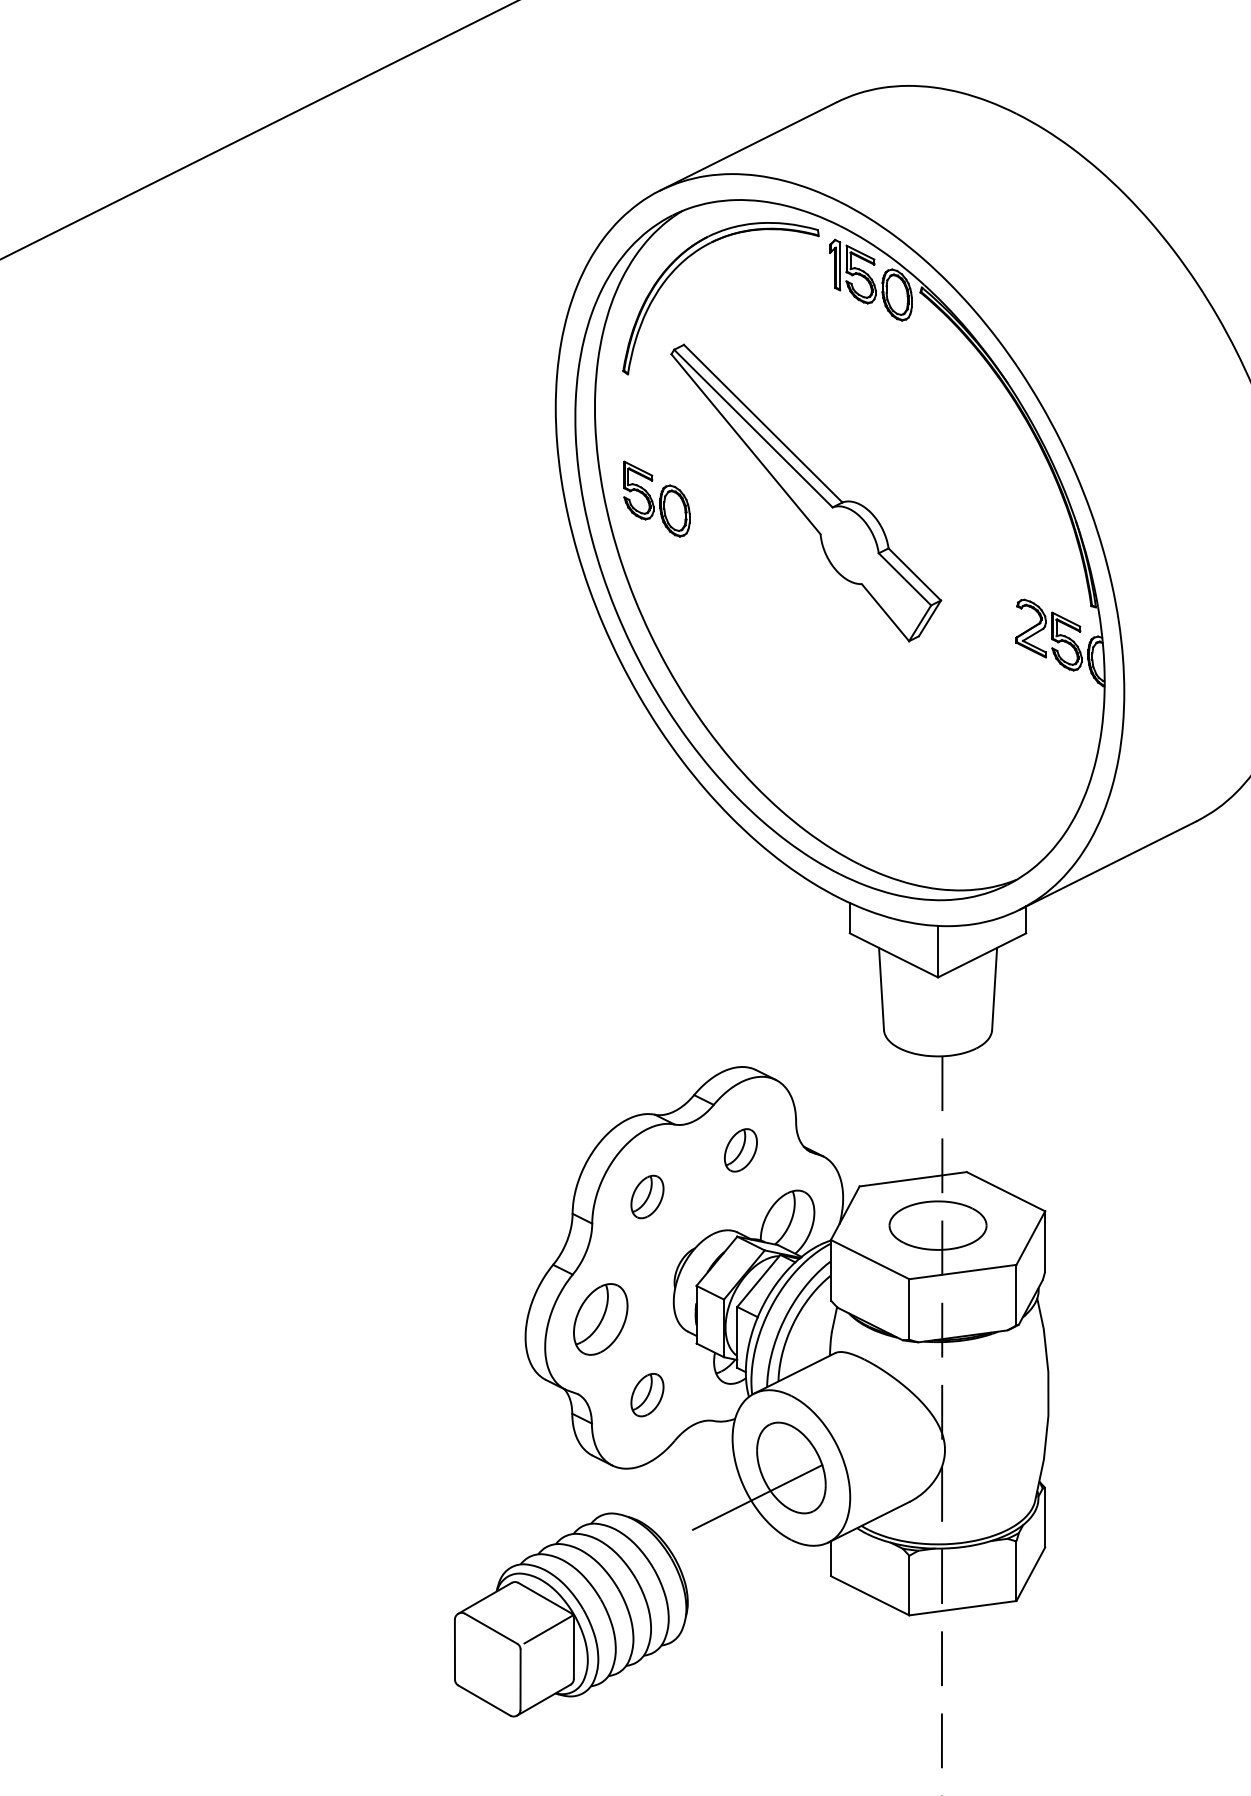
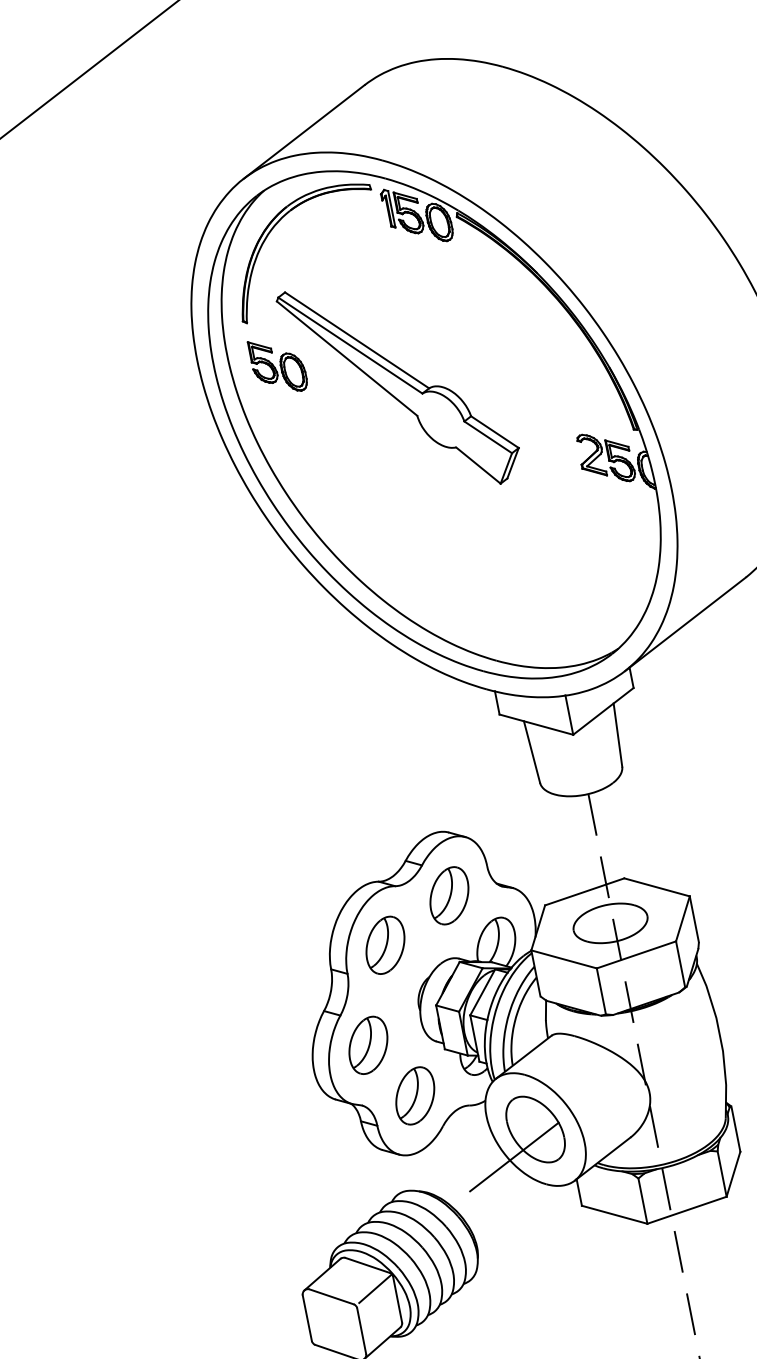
part: (656, 498) -> (277, 365), moved
part: (740, 1150) -> (449, 896), size x1.67
part: (647, 1196) -> (385, 944), size x1.67
part: (647, 1394) -> (415, 1095), size x1.67

